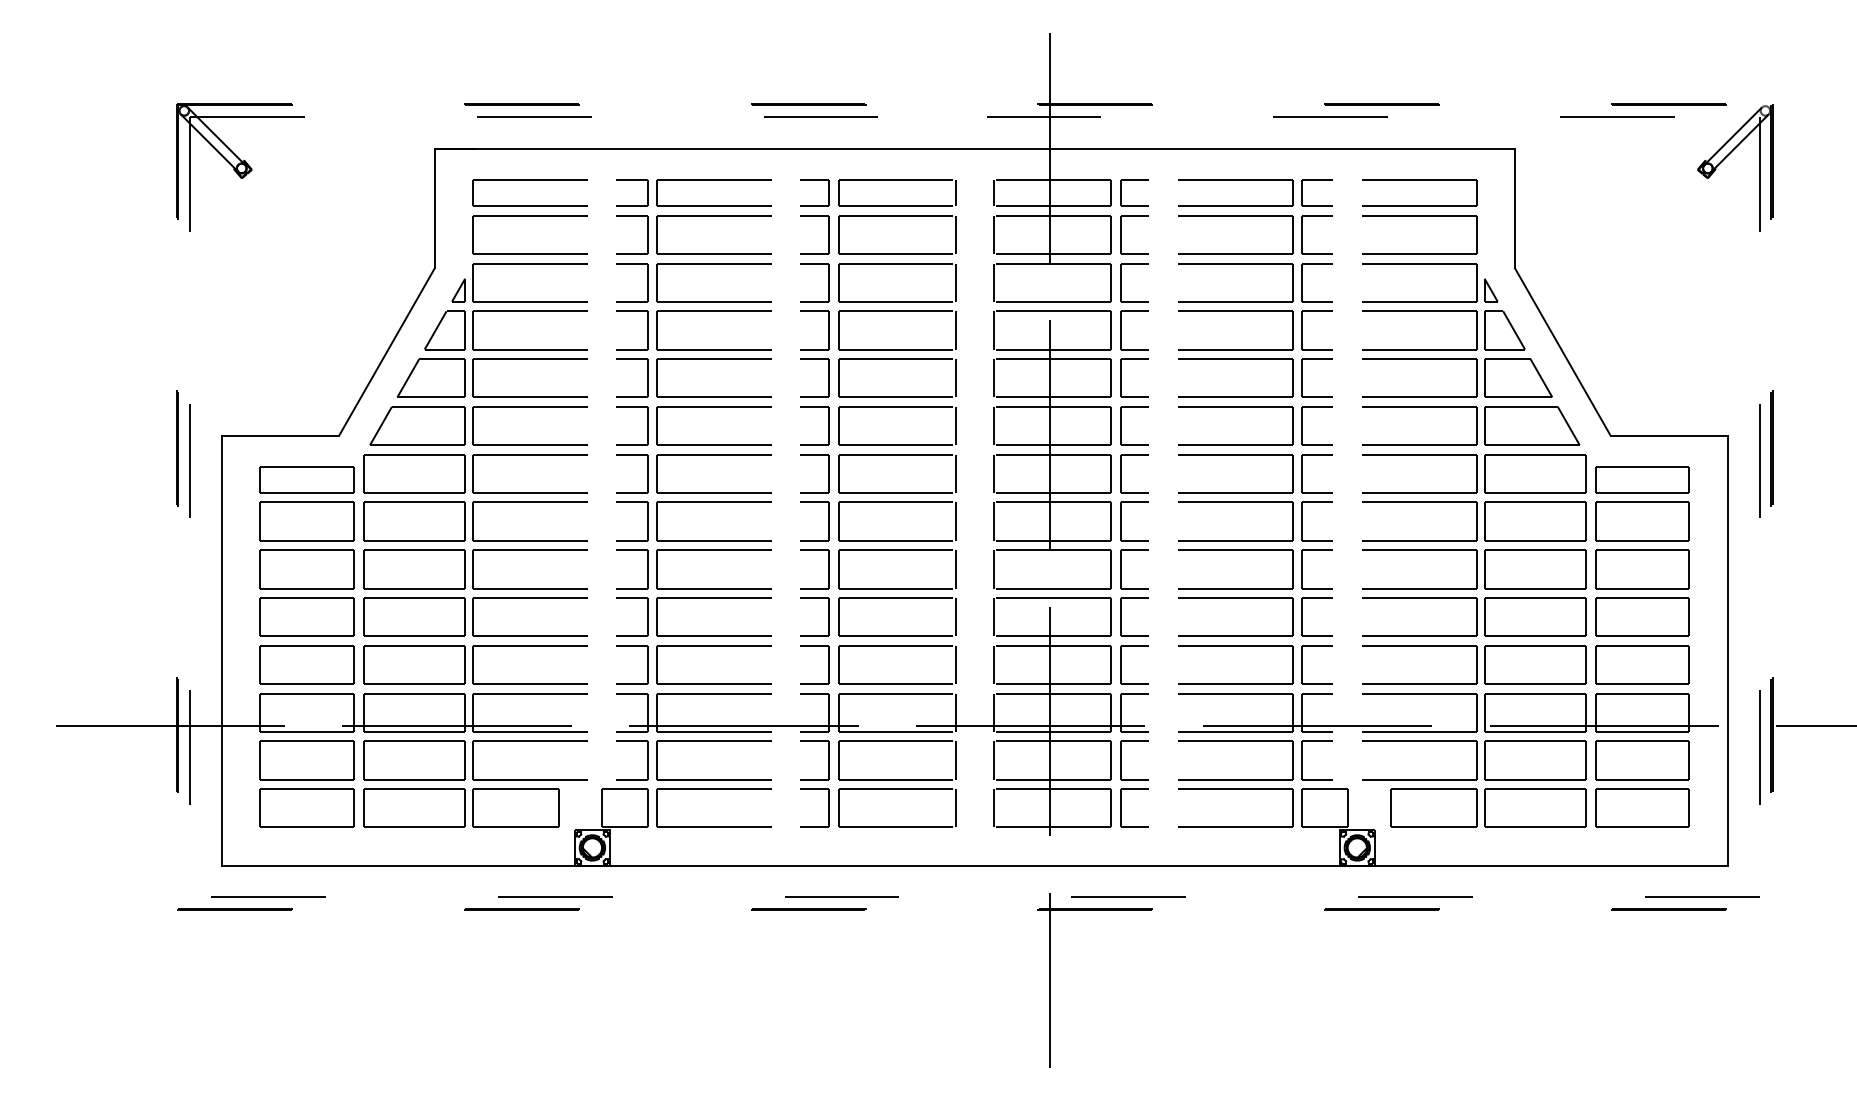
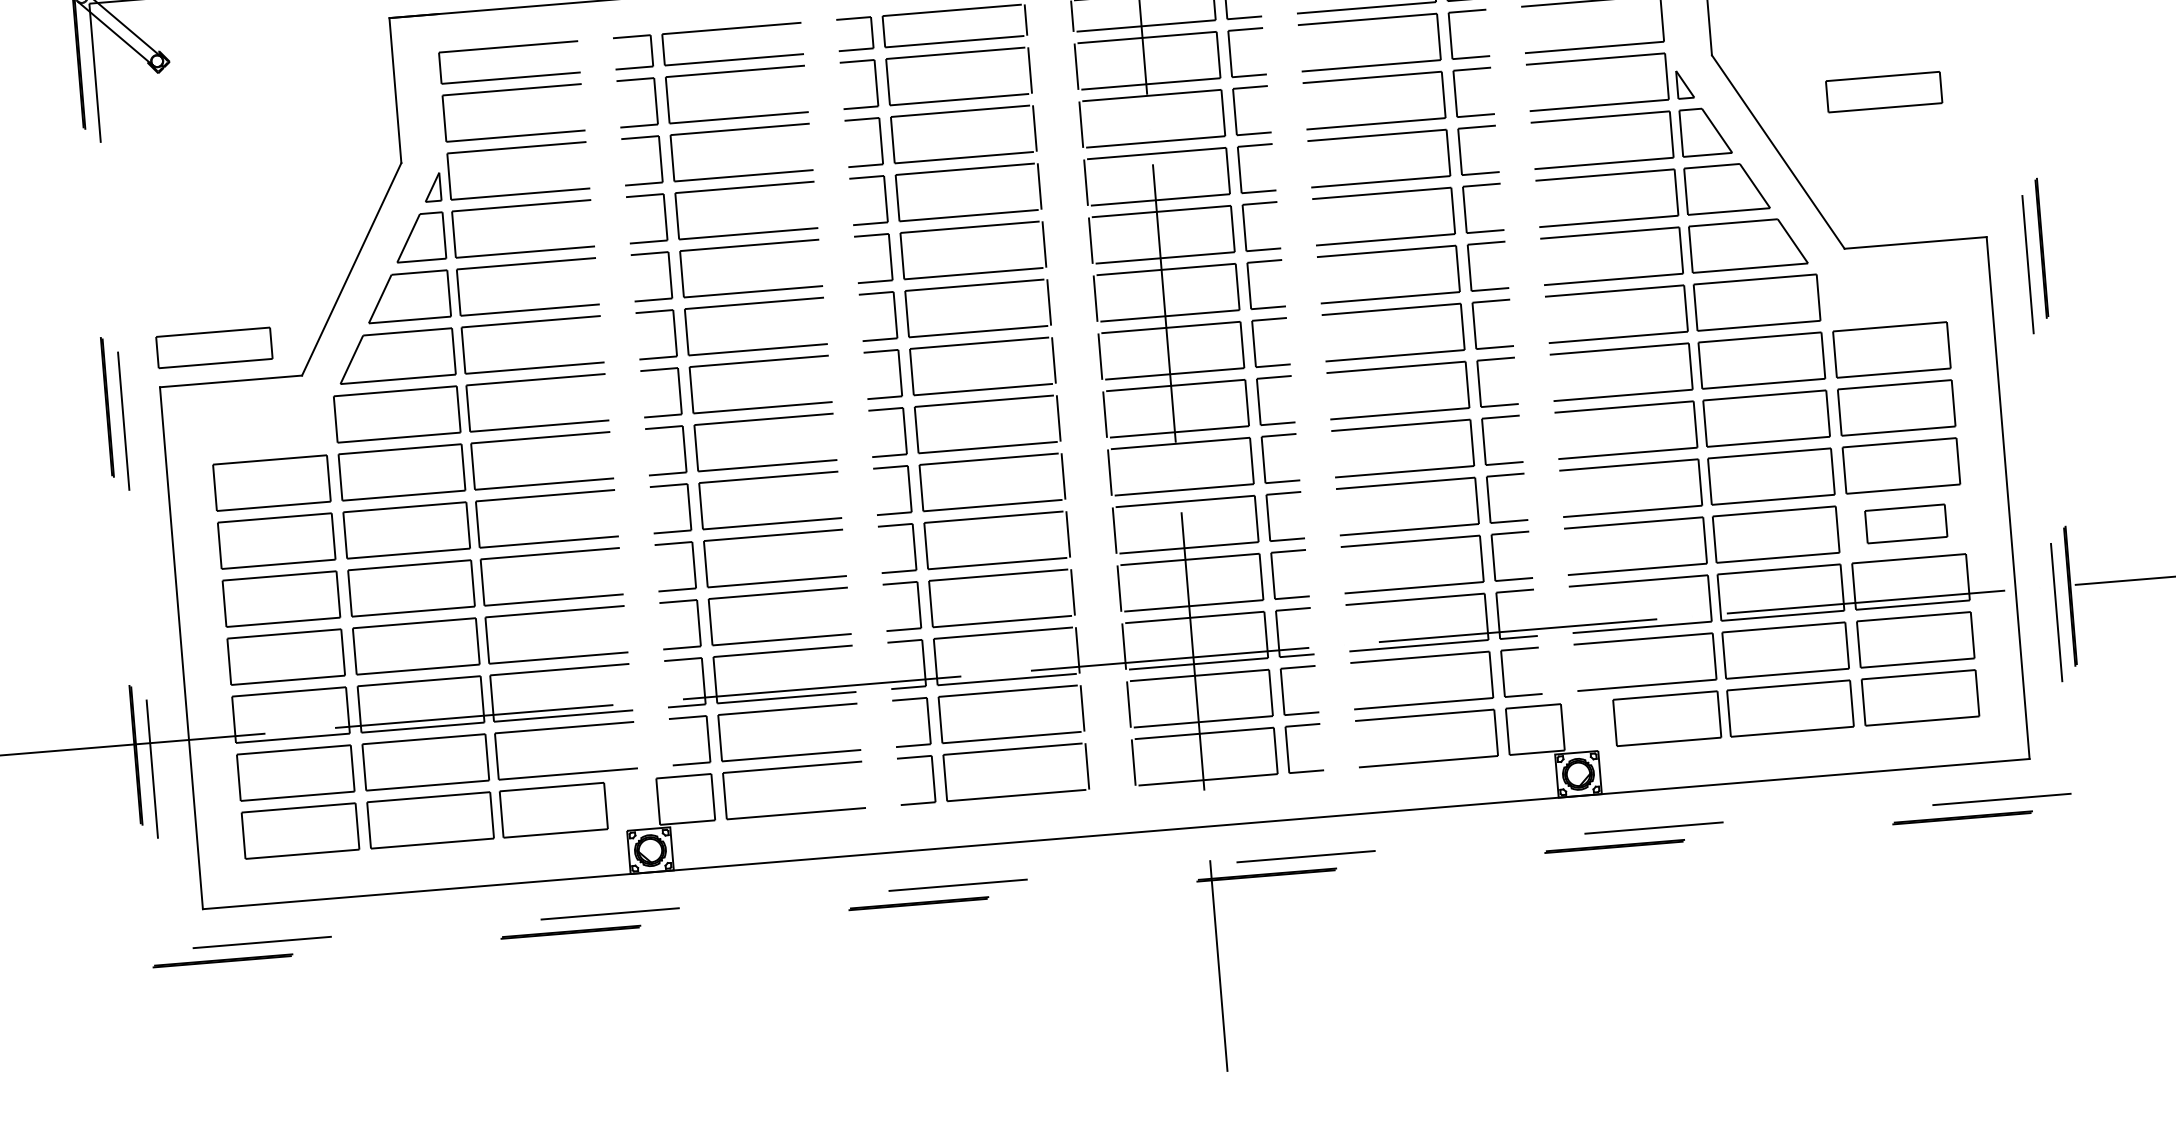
part: (306, 479) -> (213, 347), moved
part: (1642, 479) -> (1884, 91), moved
part: (1642, 664) -> (1906, 523), size x0.7

